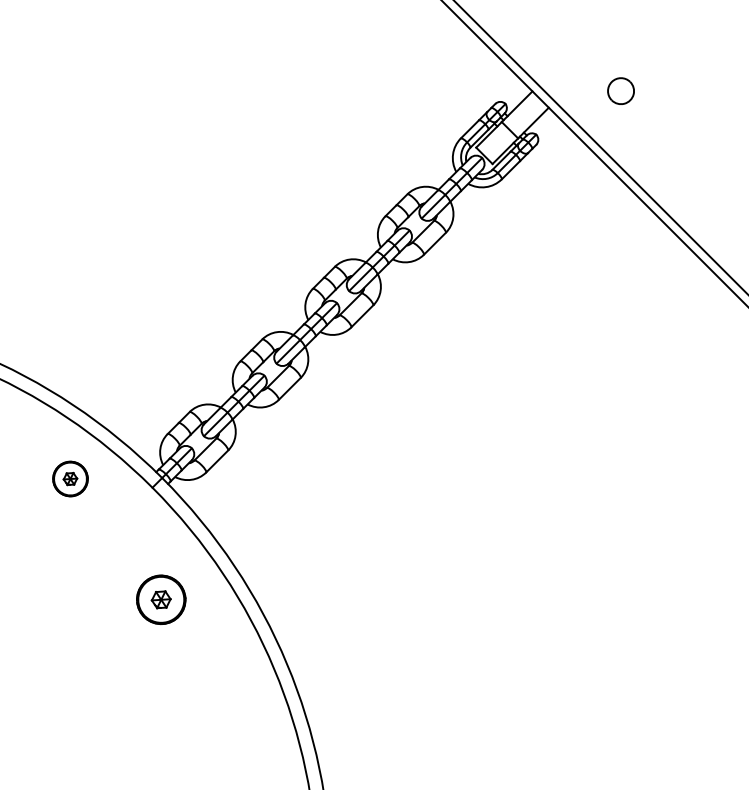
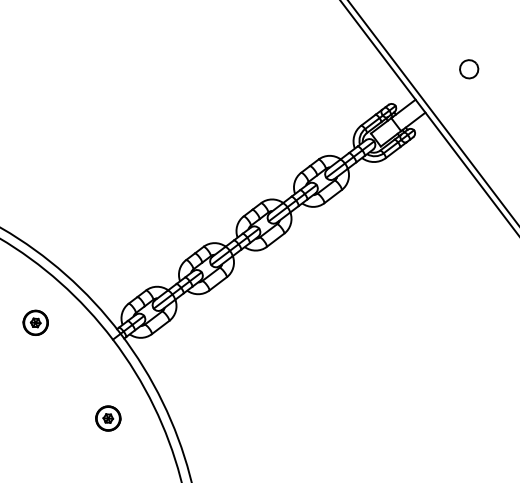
part: (620, 90) -> (468, 68), moved
part: (70, 478) -> (35, 322), moved
part: (160, 599) -> (107, 418), size x0.71

